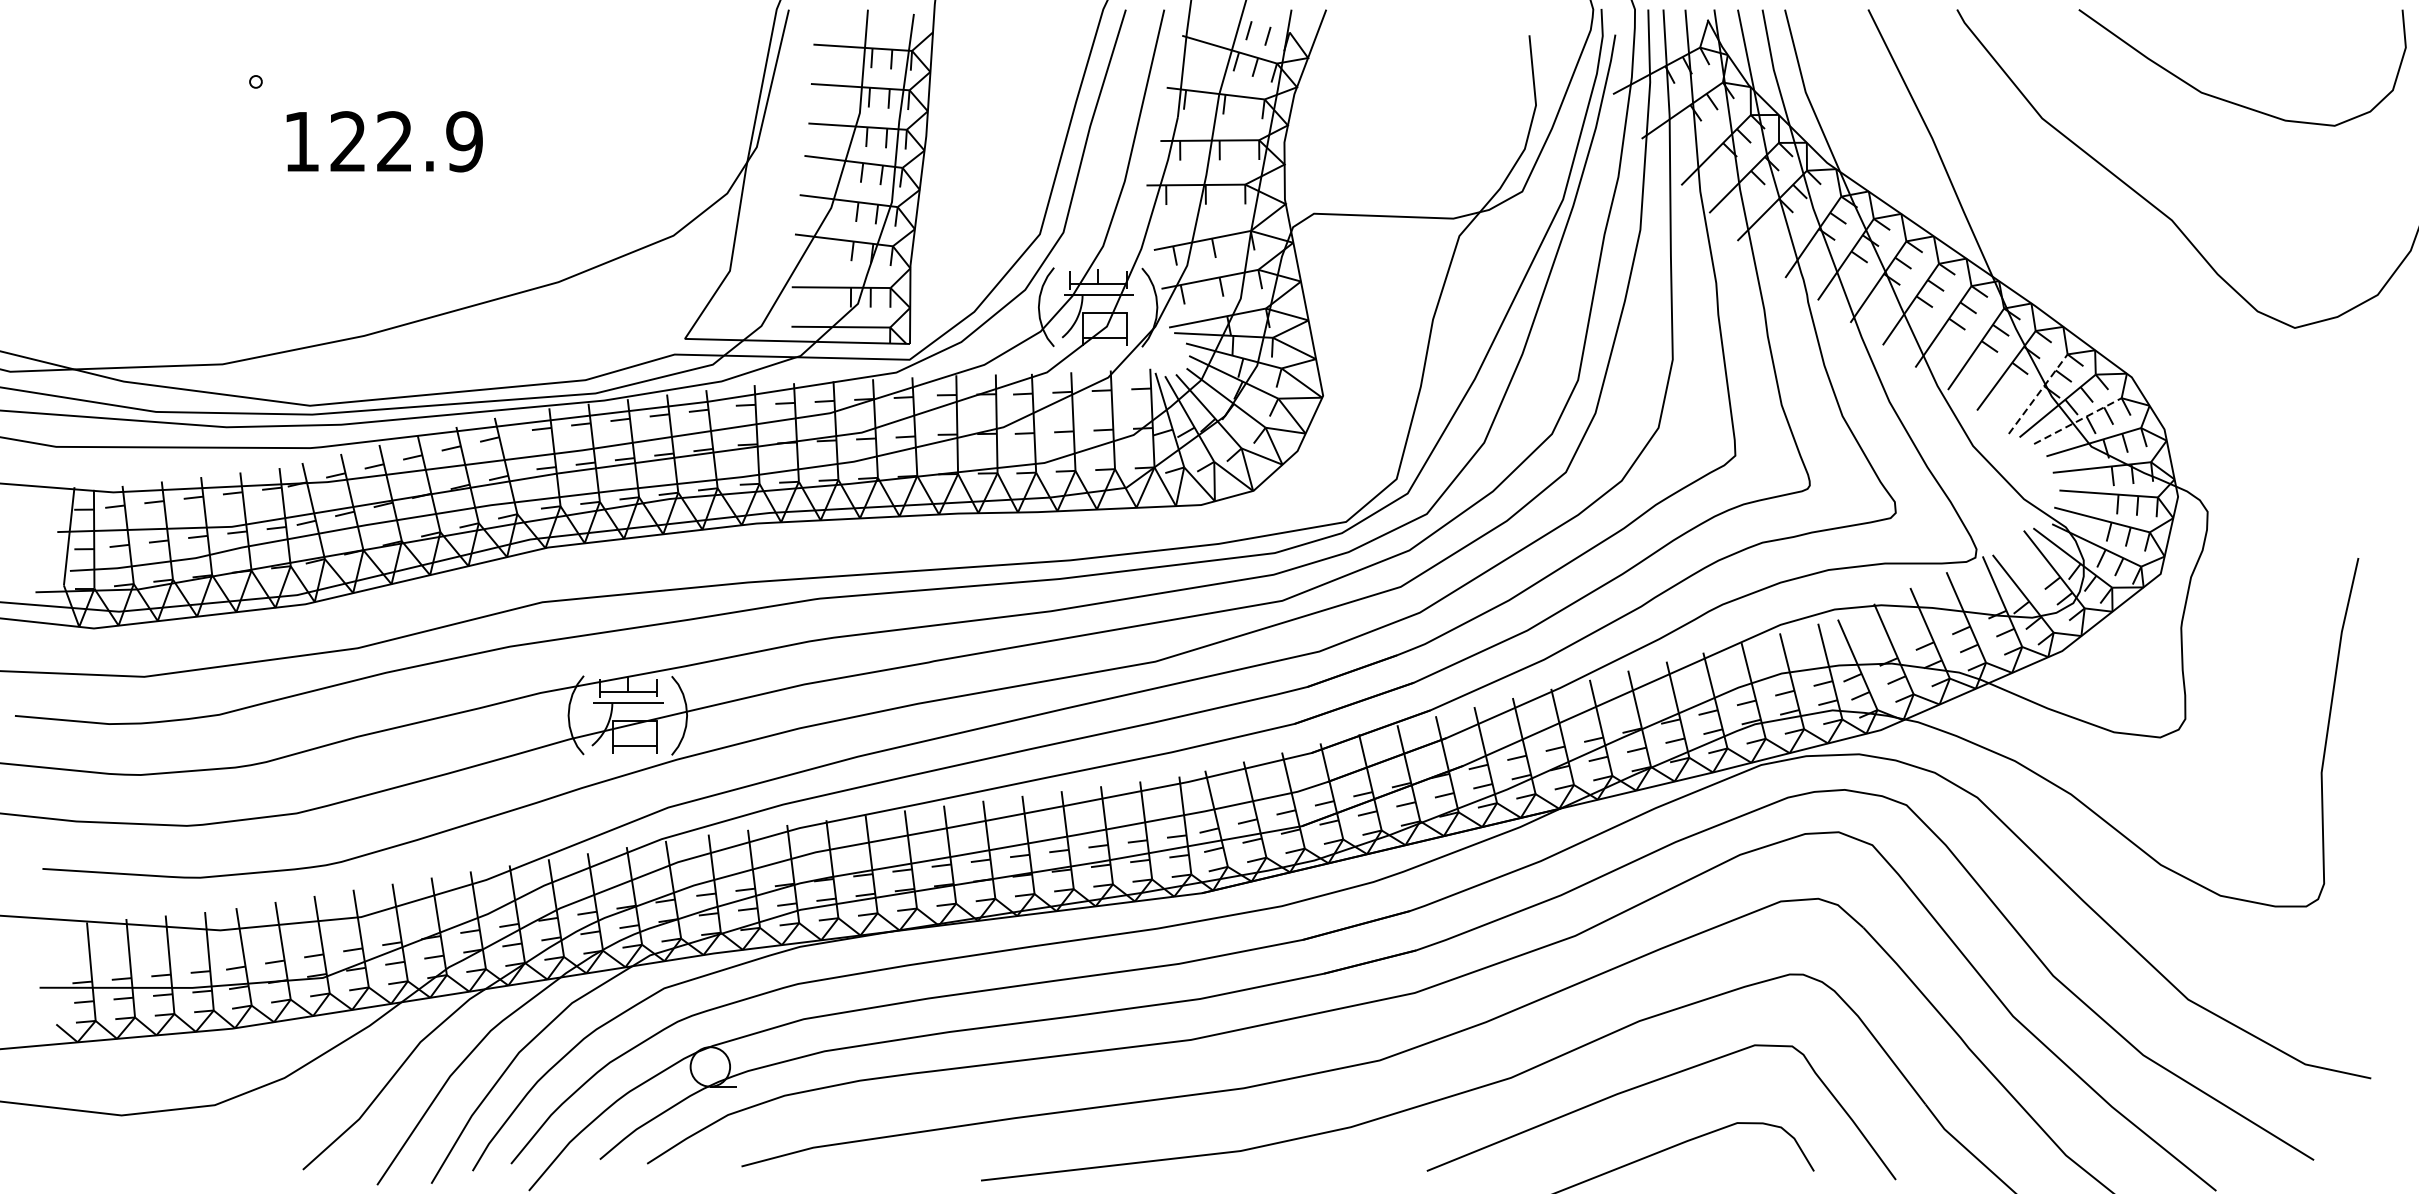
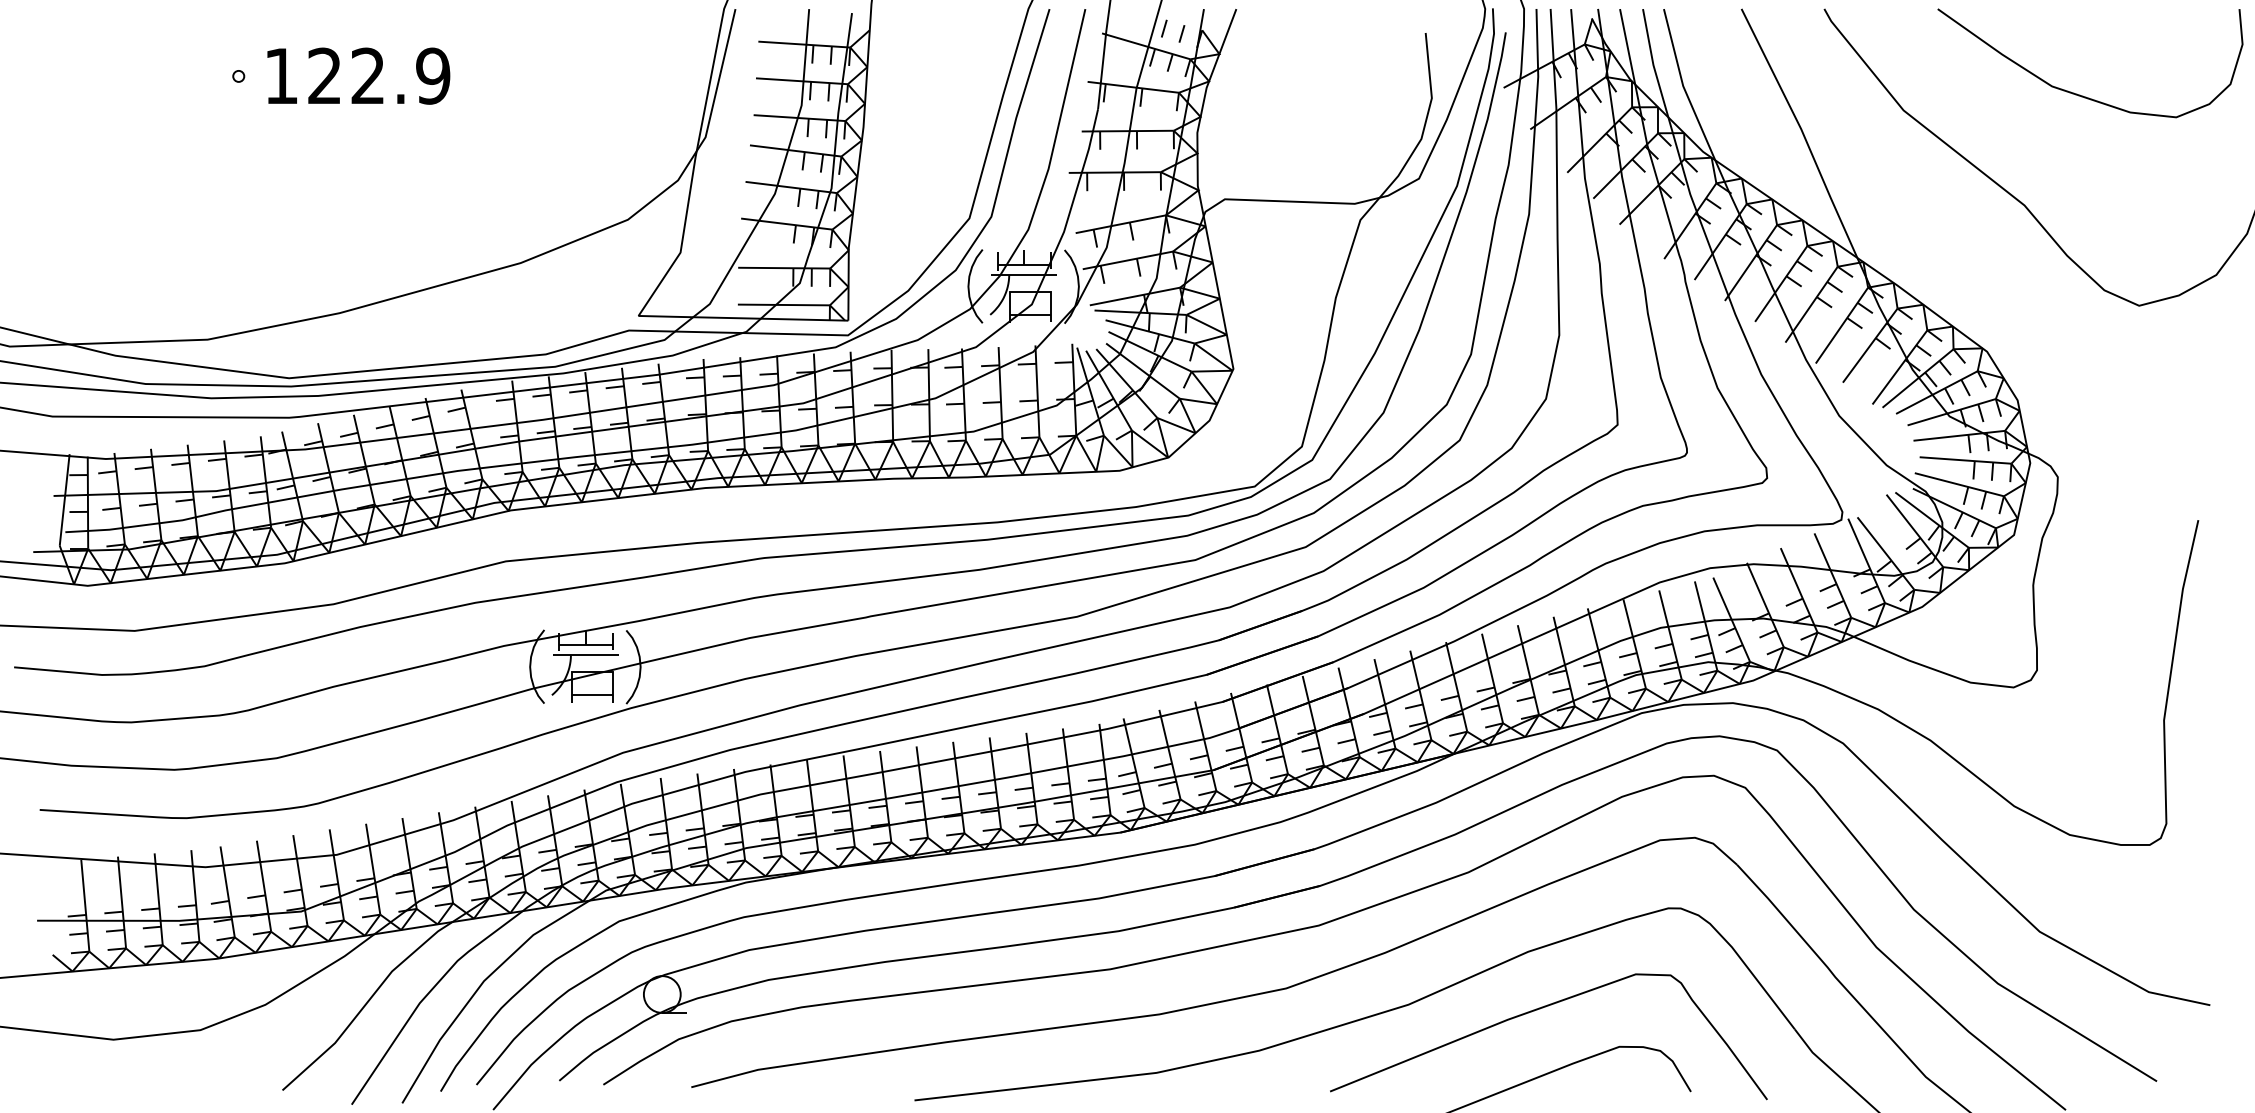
text: (384, 141) -> (358, 75), moved
line: (2038, 394) -> (1900, 367), dashed -> solid
line: (2078, 421) -> (1937, 392), dashed -> solid

